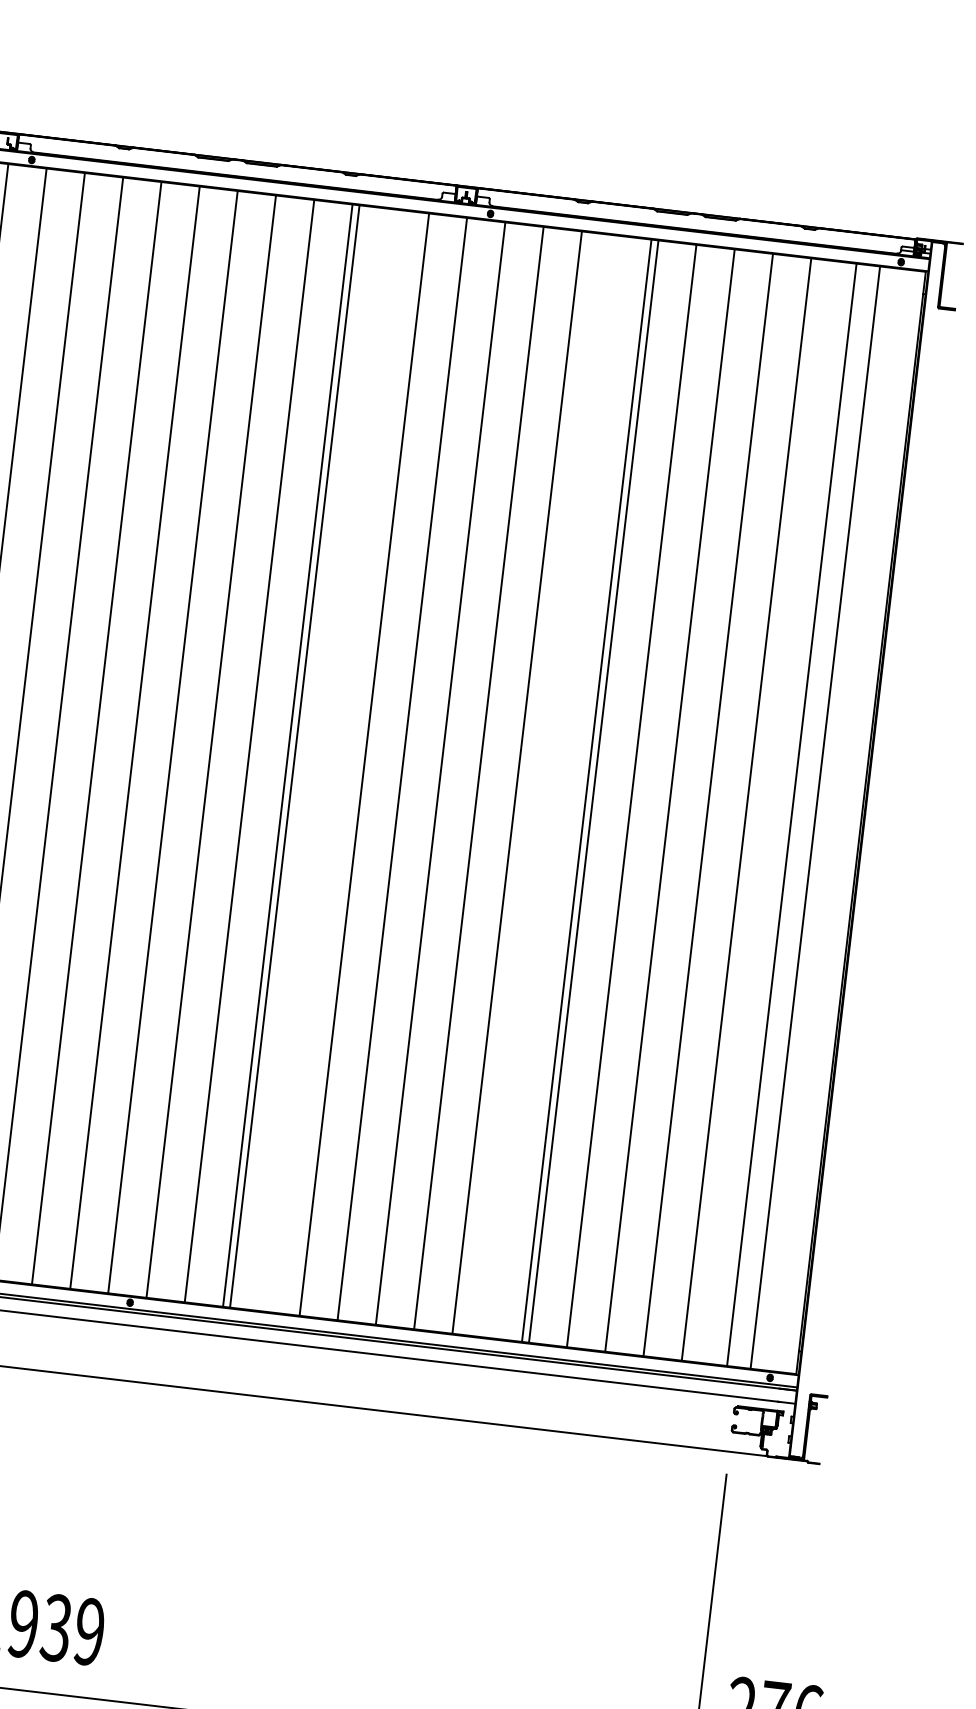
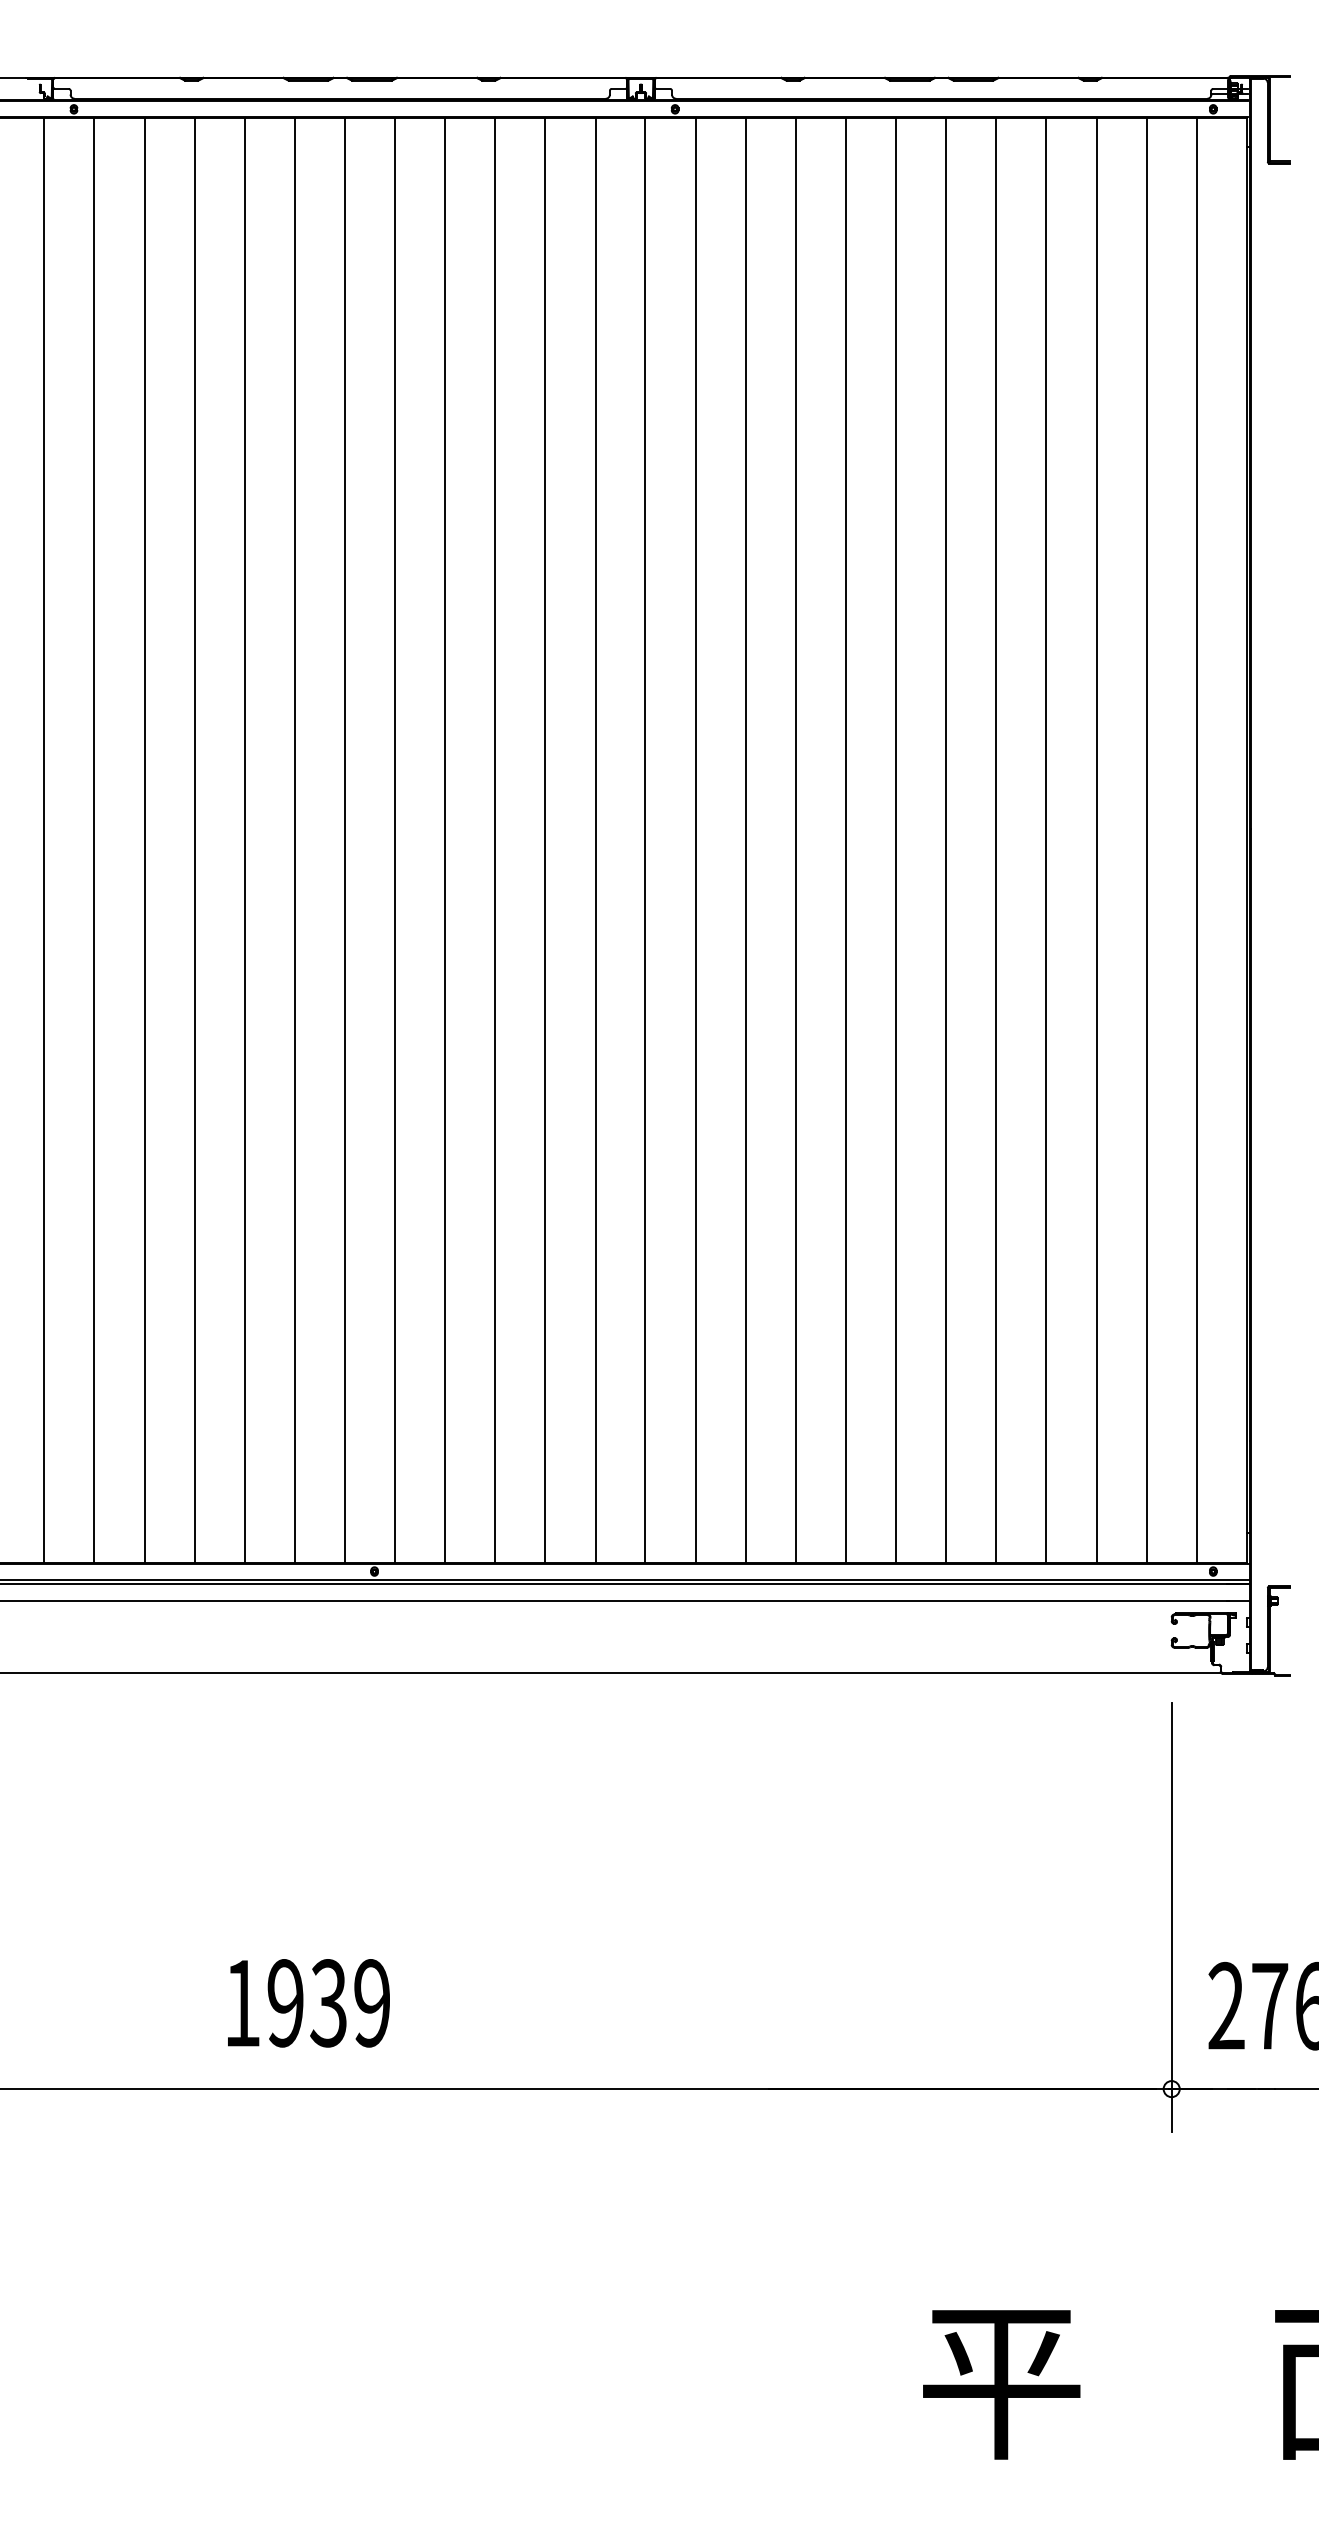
line: (294, 756) -> (545, 840), moved
line: (587, 790) -> (846, 840), moved
line: (791, 814) -> (1196, 840), moved
line: (815, 817) -> (1146, 840), moved

